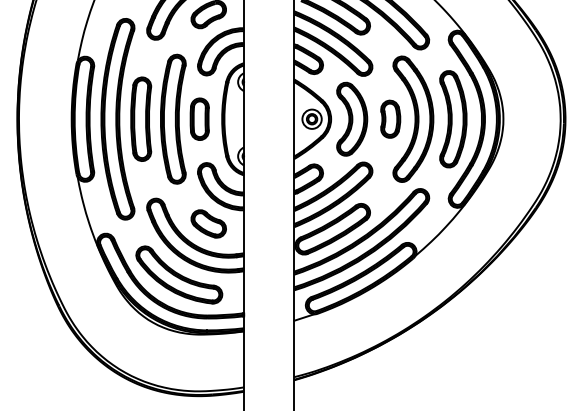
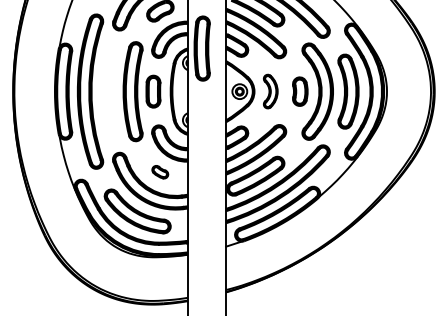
part: (141, 118) -> (202, 48), moved
part: (352, 118) -> (270, 91), size x0.6
part: (208, 223) -> (160, 171), size x0.6

